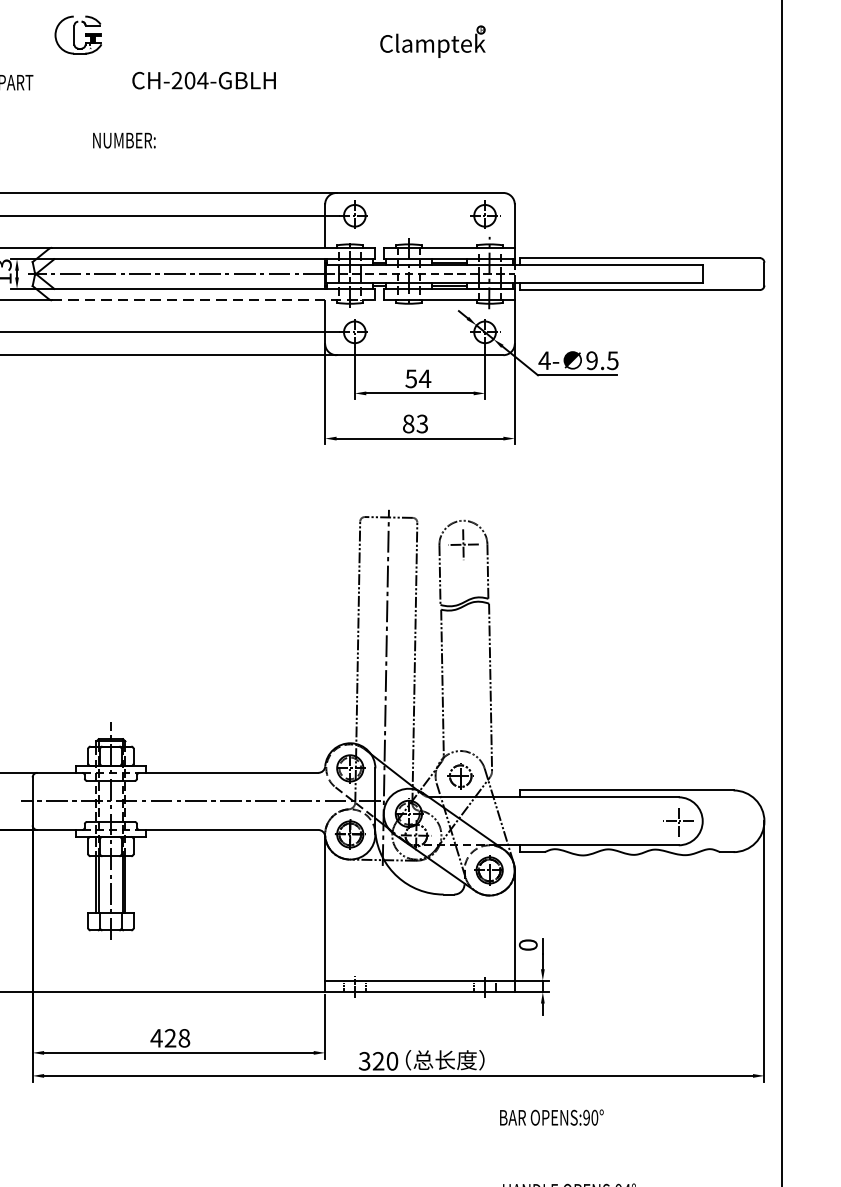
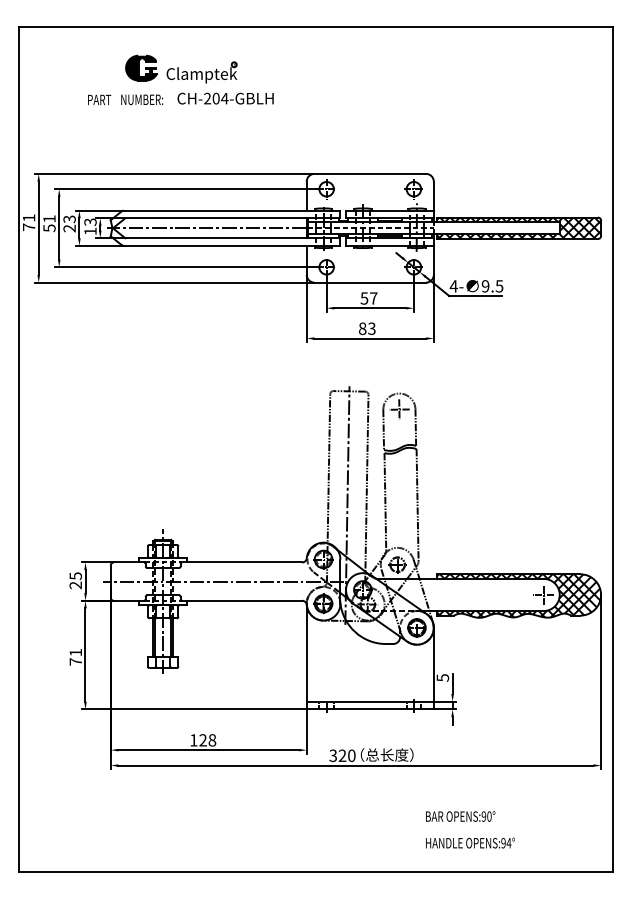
fill: (78, 34) -> (141, 67), added
part: (432, 41) -> (201, 72), moved
text: (124, 140) -> (142, 99), moved
hatch: (642, 274) -> (519, 228), added
line: (214, 299) -> (232, 245), dashed -> solid
text: (424, 378) -> (373, 298), 54 -> 57
hatch: (641, 822) -> (518, 595), added
text: (527, 944) -> (442, 677), 0 -> 5
text: (156, 1038) -> (193, 740), 428 -> 128
text: (551, 1117) -> (460, 816), moved

